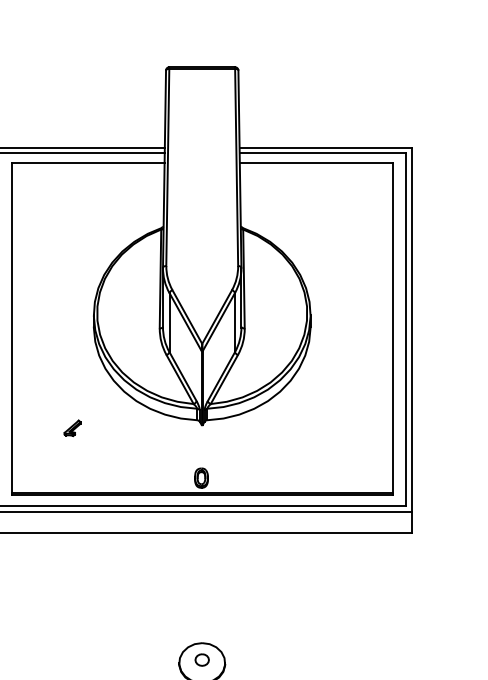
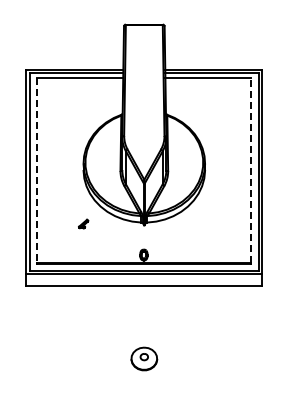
line: (11, 327) -> (37, 170), solid -> dashed
line: (393, 327) -> (251, 170), solid -> dashed
part: (72, 427) -> (83, 223), moved

